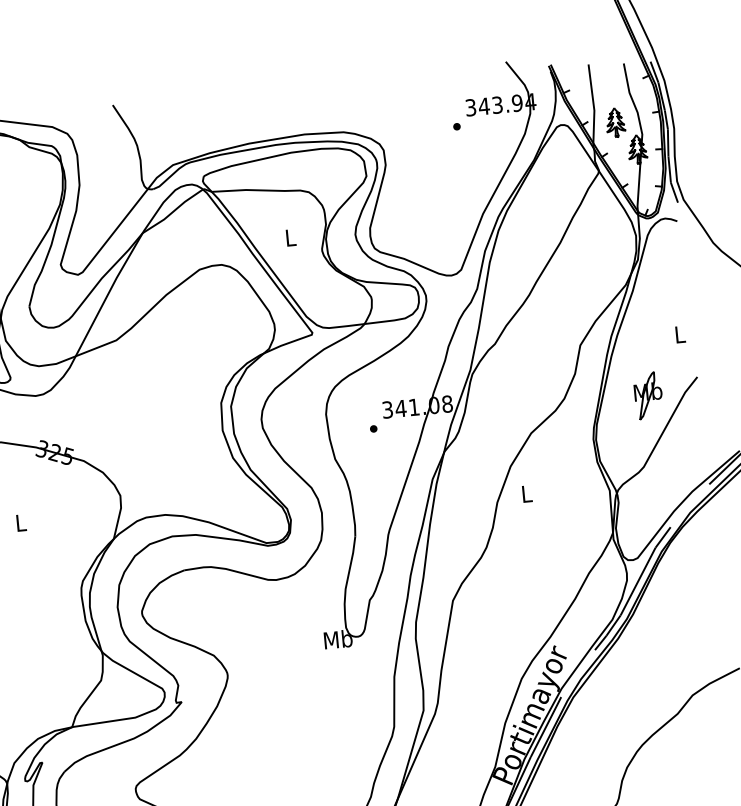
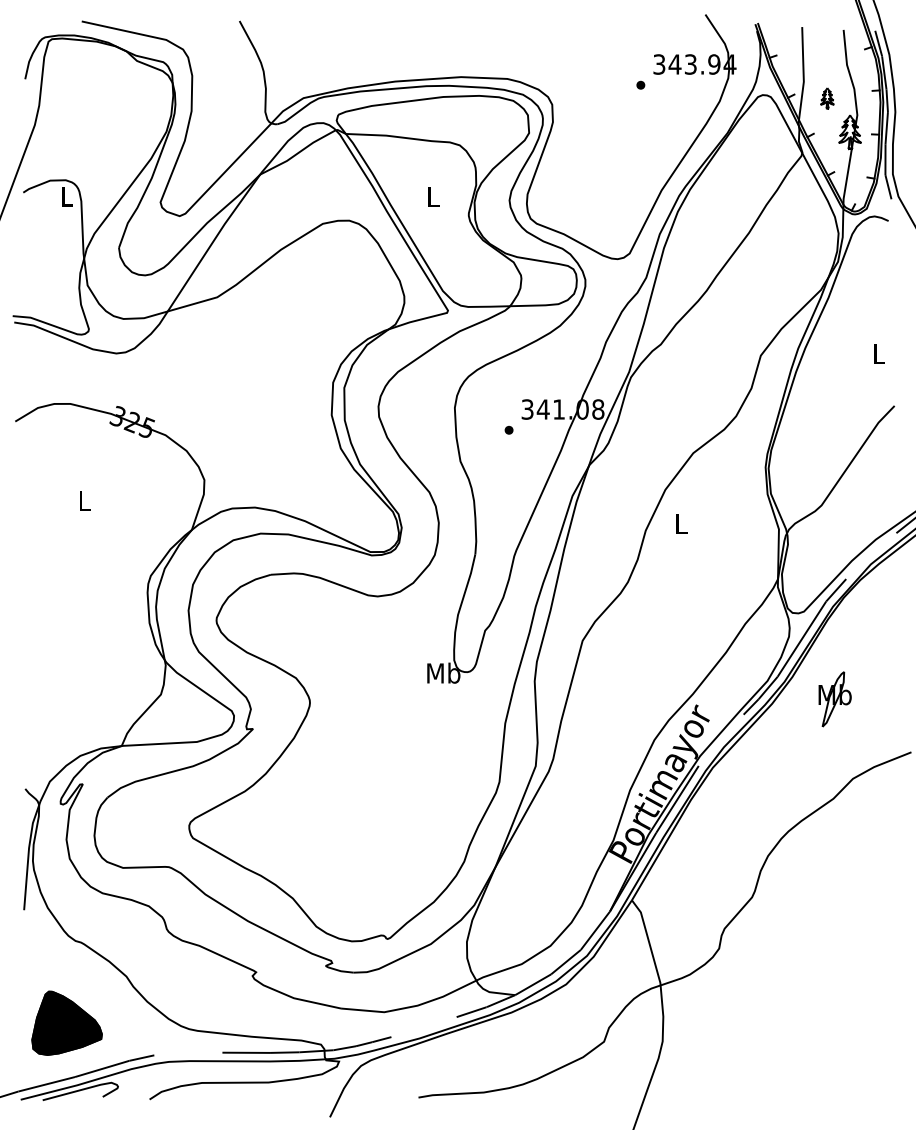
part: (615, 122) -> (827, 98), size x0.6
part: (648, 395) -> (834, 699), moved

